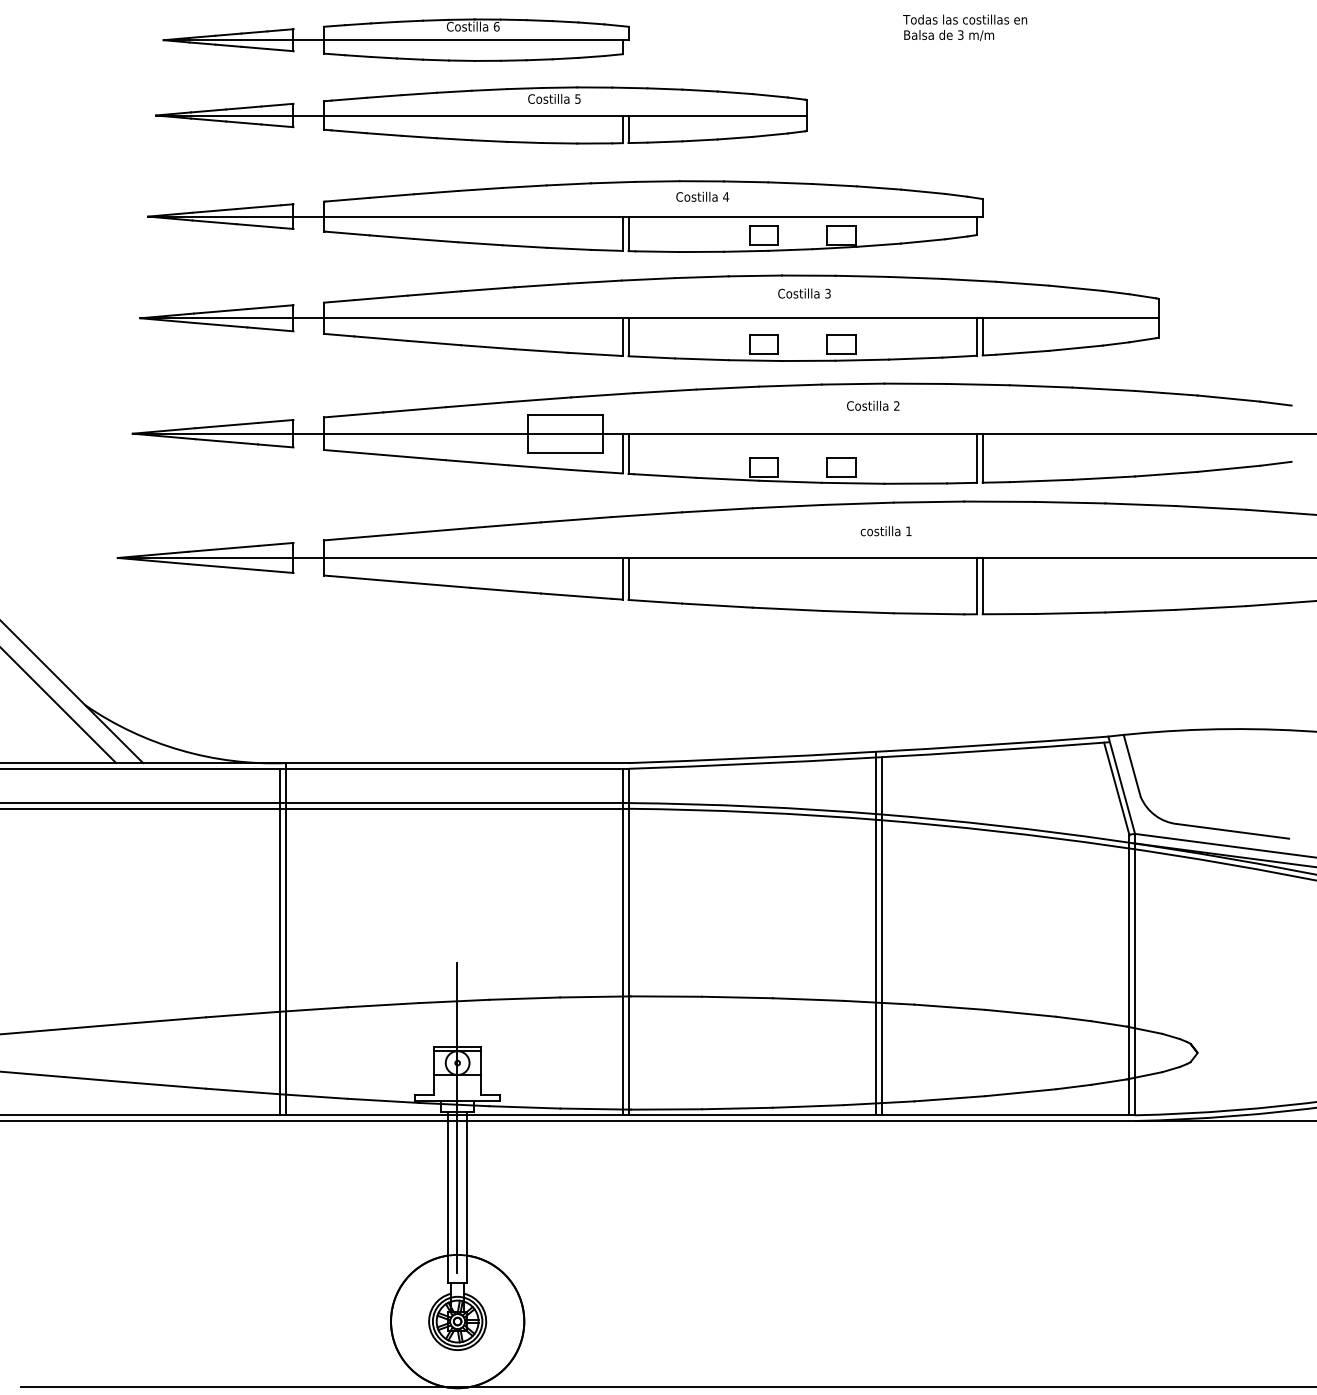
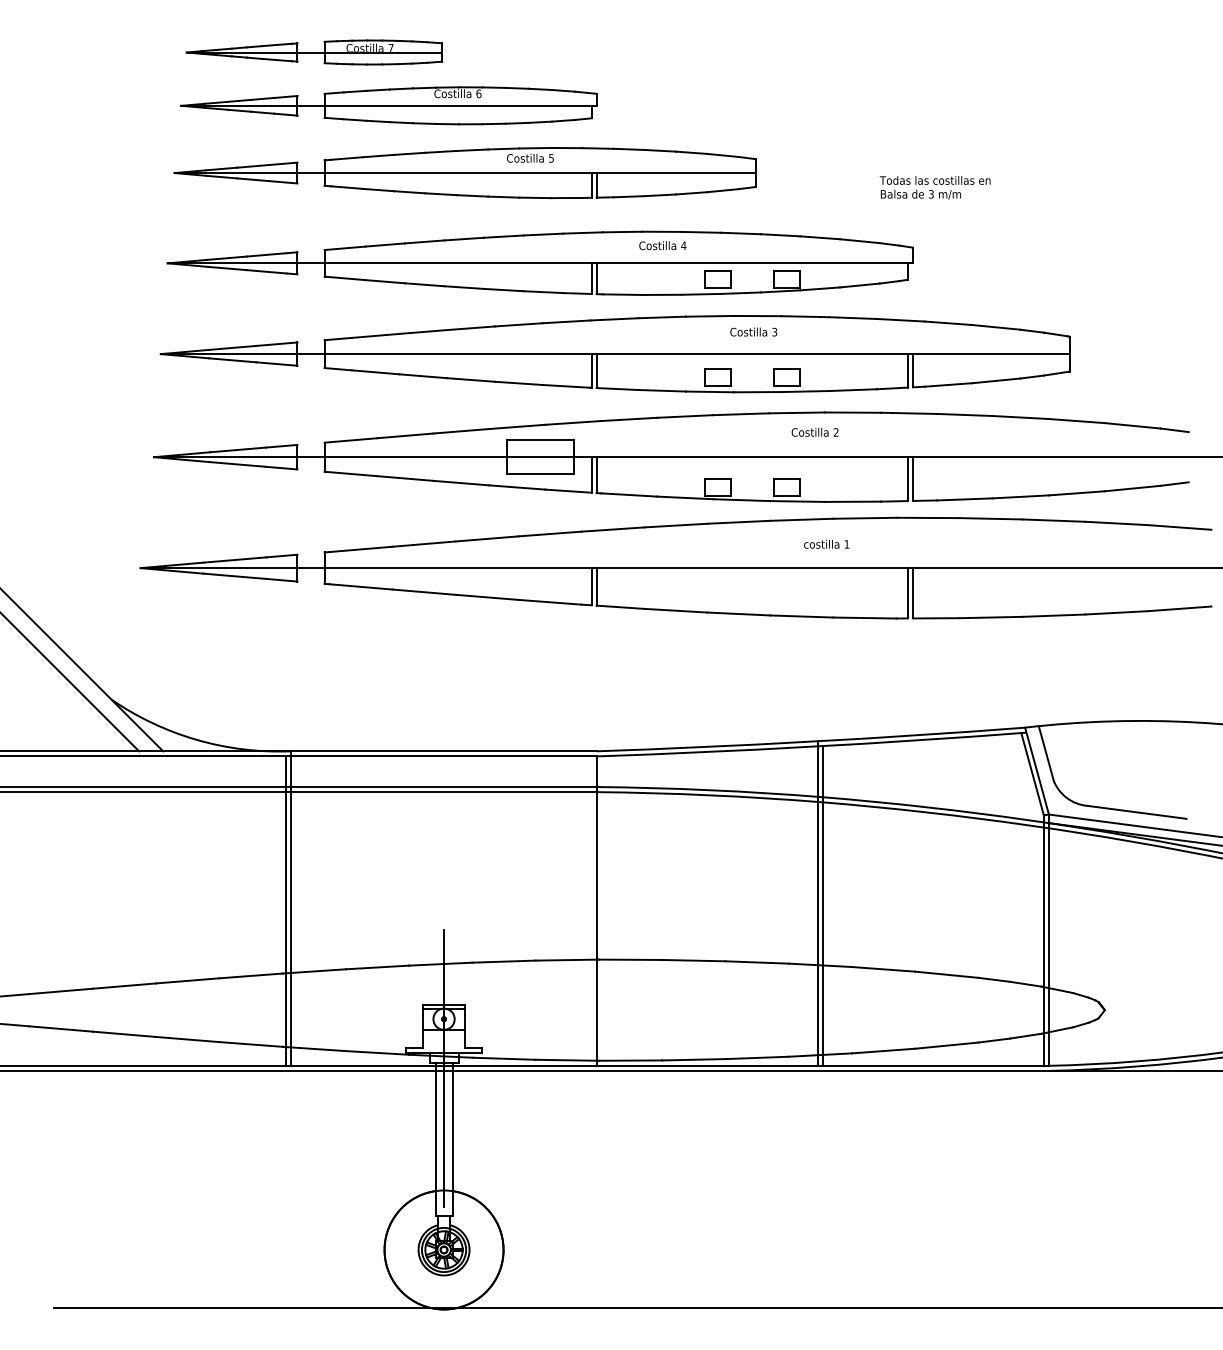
text: (964, 27) -> (934, 187), moved
line: (622, 941) -> (591, 910), removed

